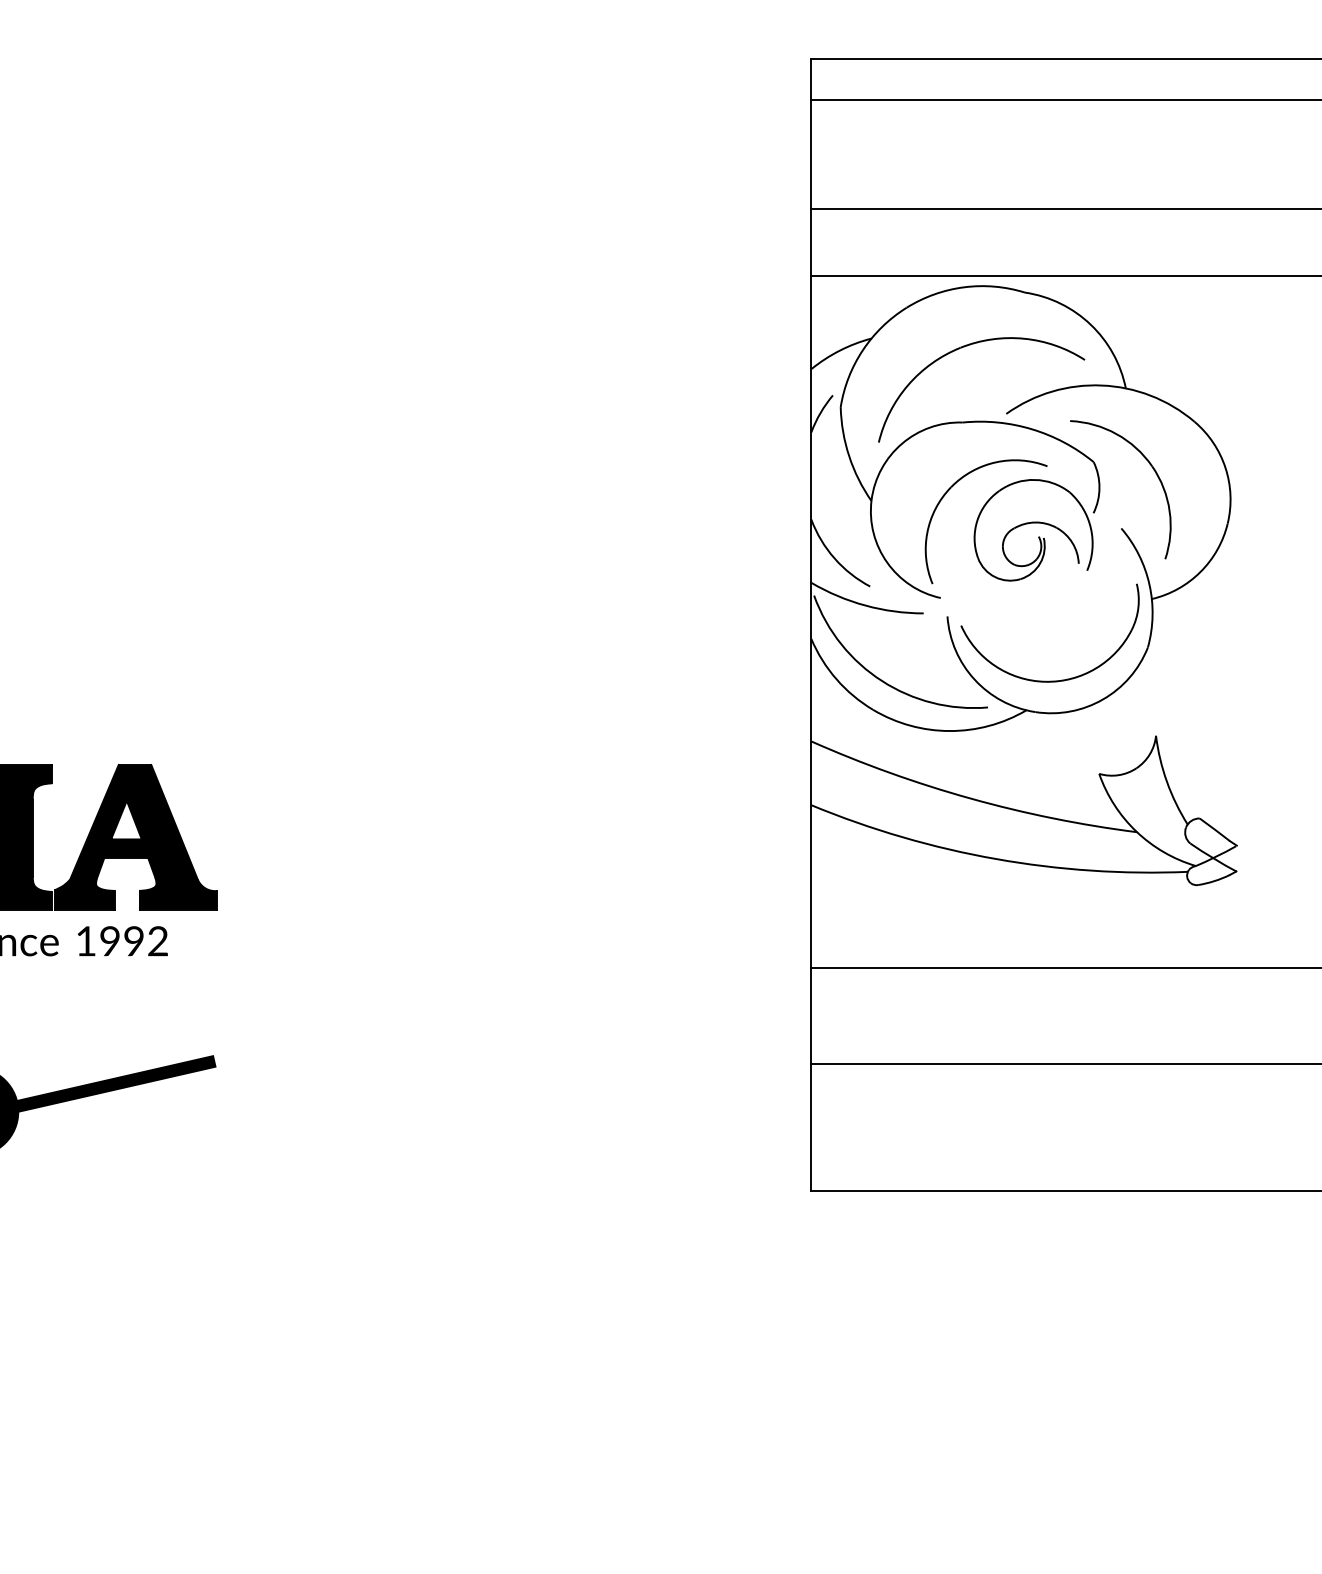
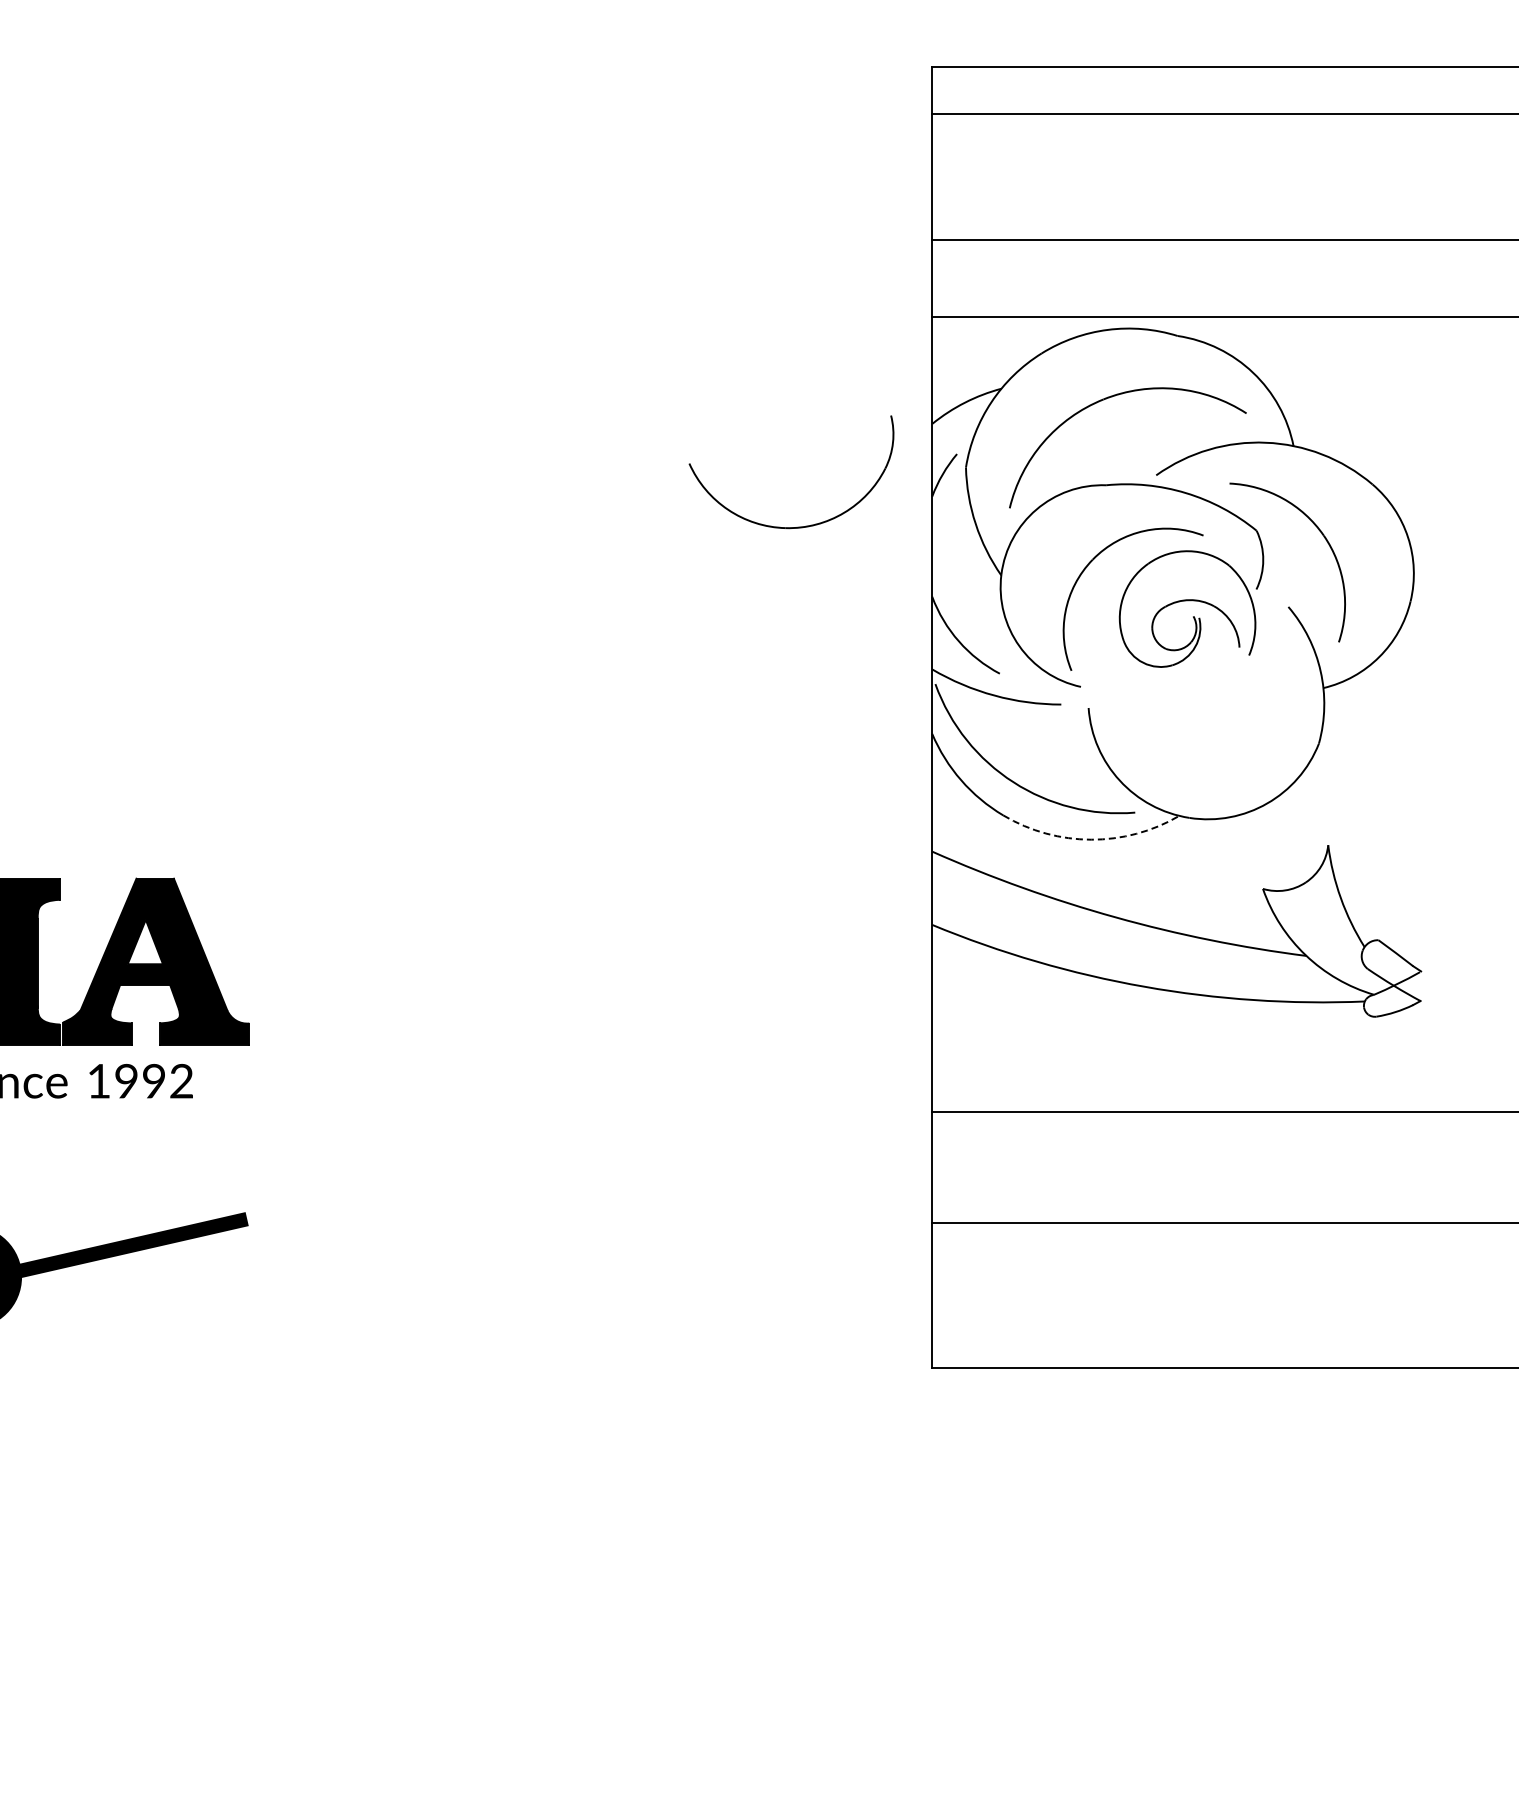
part: (1055, 680) -> (797, 526), moved
arc: (949, 730) -> (1091, 839), solid -> dashed

